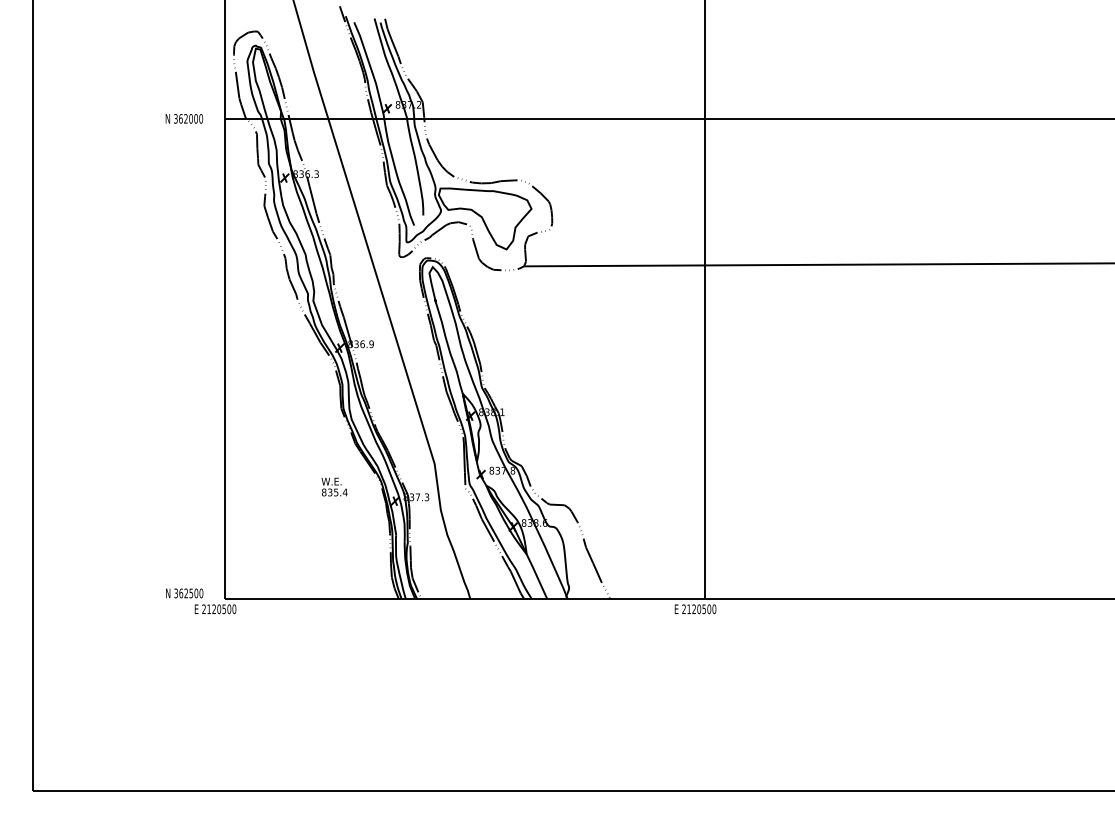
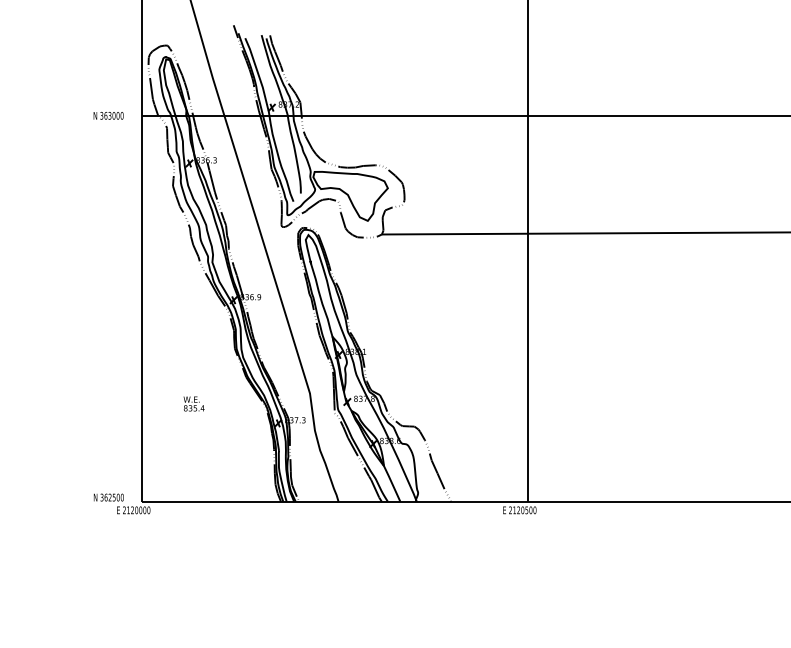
text: (185, 119) -> (109, 116), 362000 -> 363000
text: (334, 486) -> (194, 403), moved
text: (224, 609) -> (140, 510), 2120500 -> 2120000

